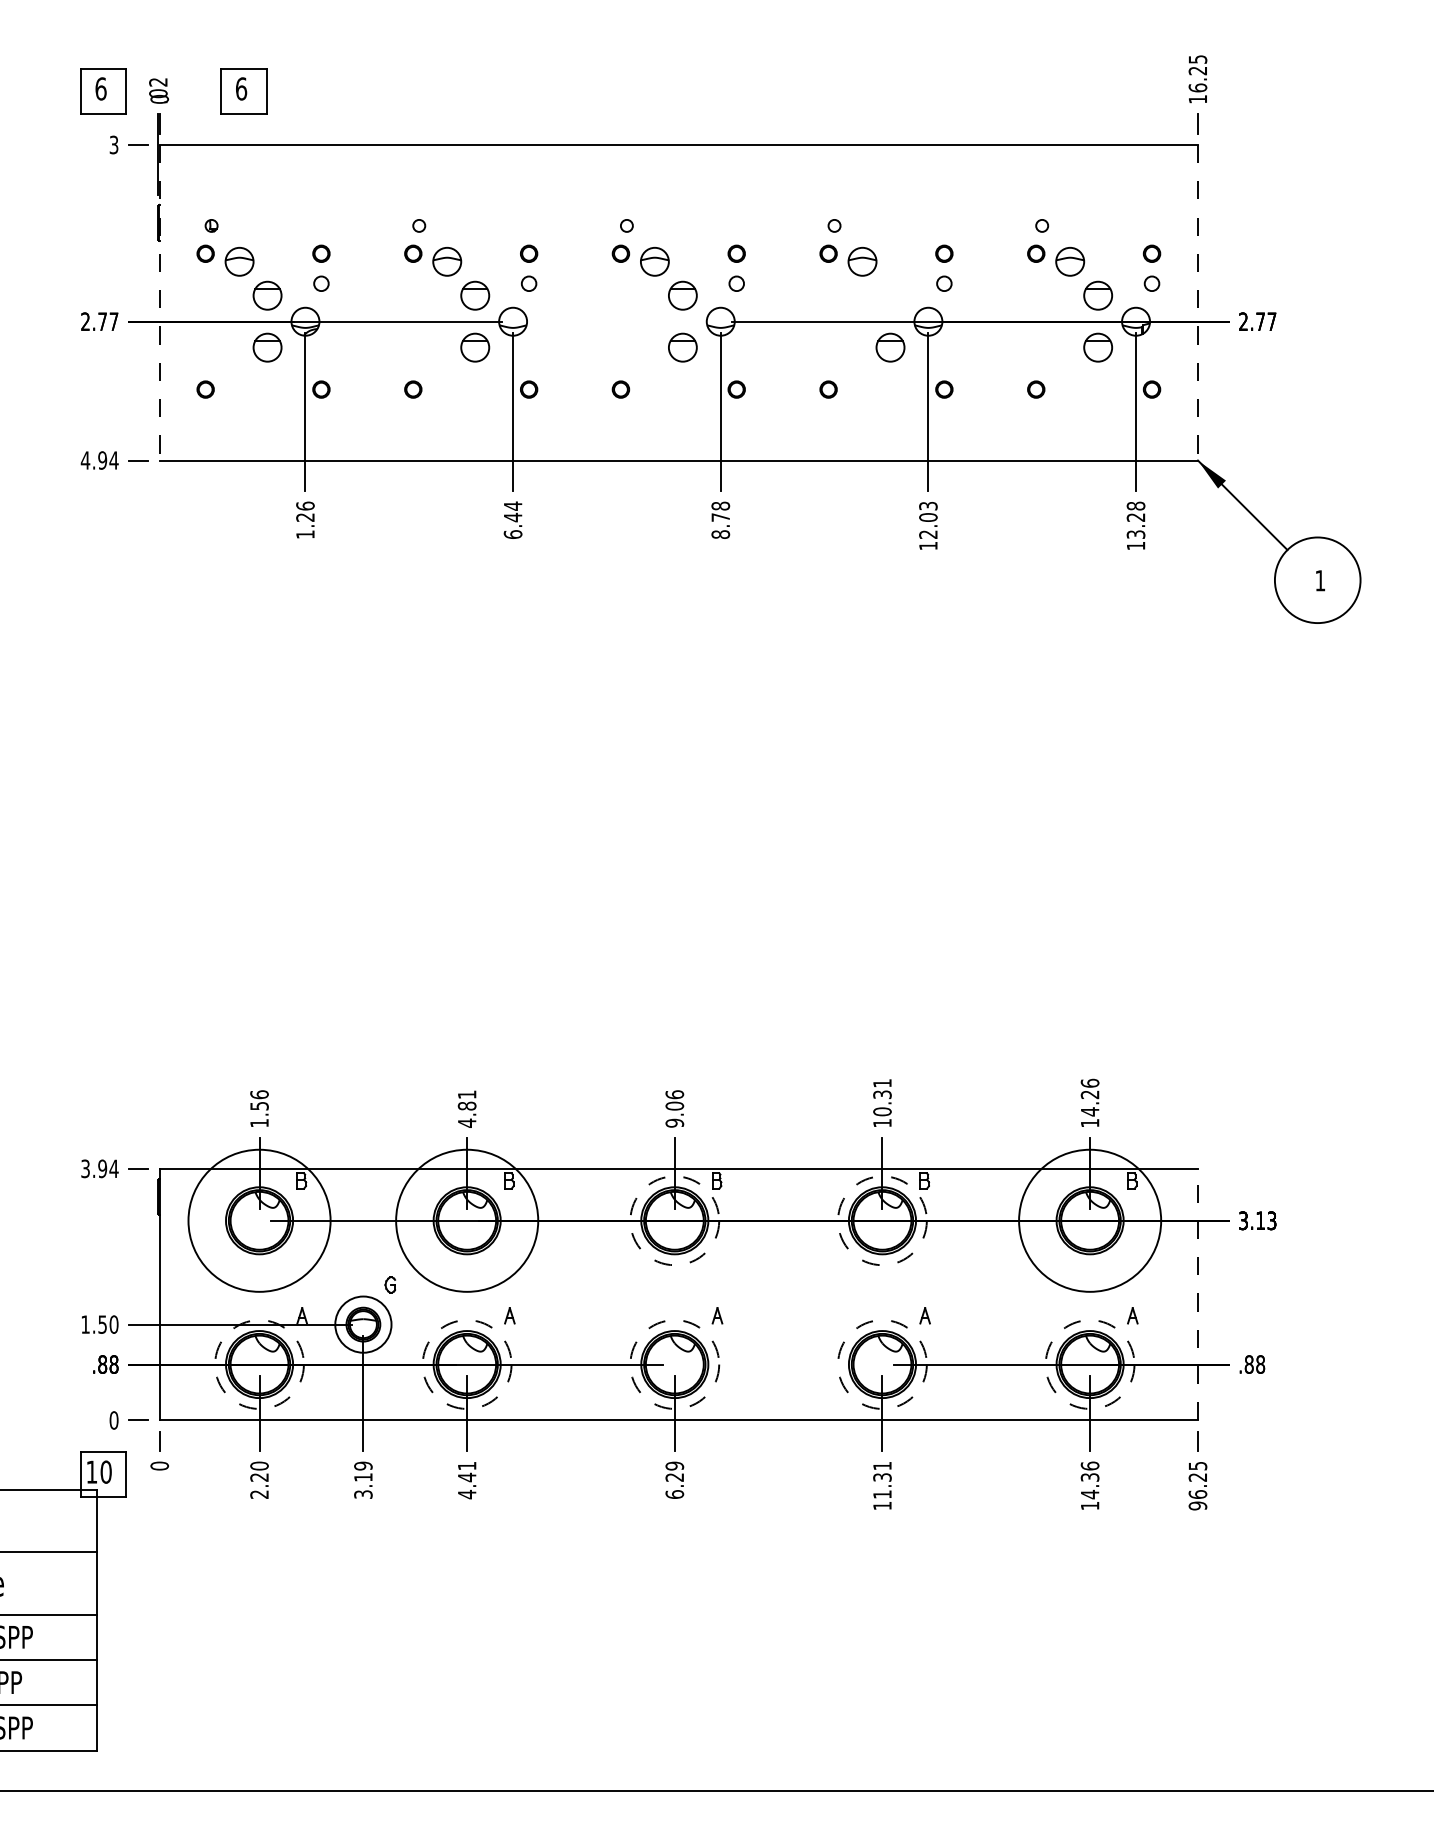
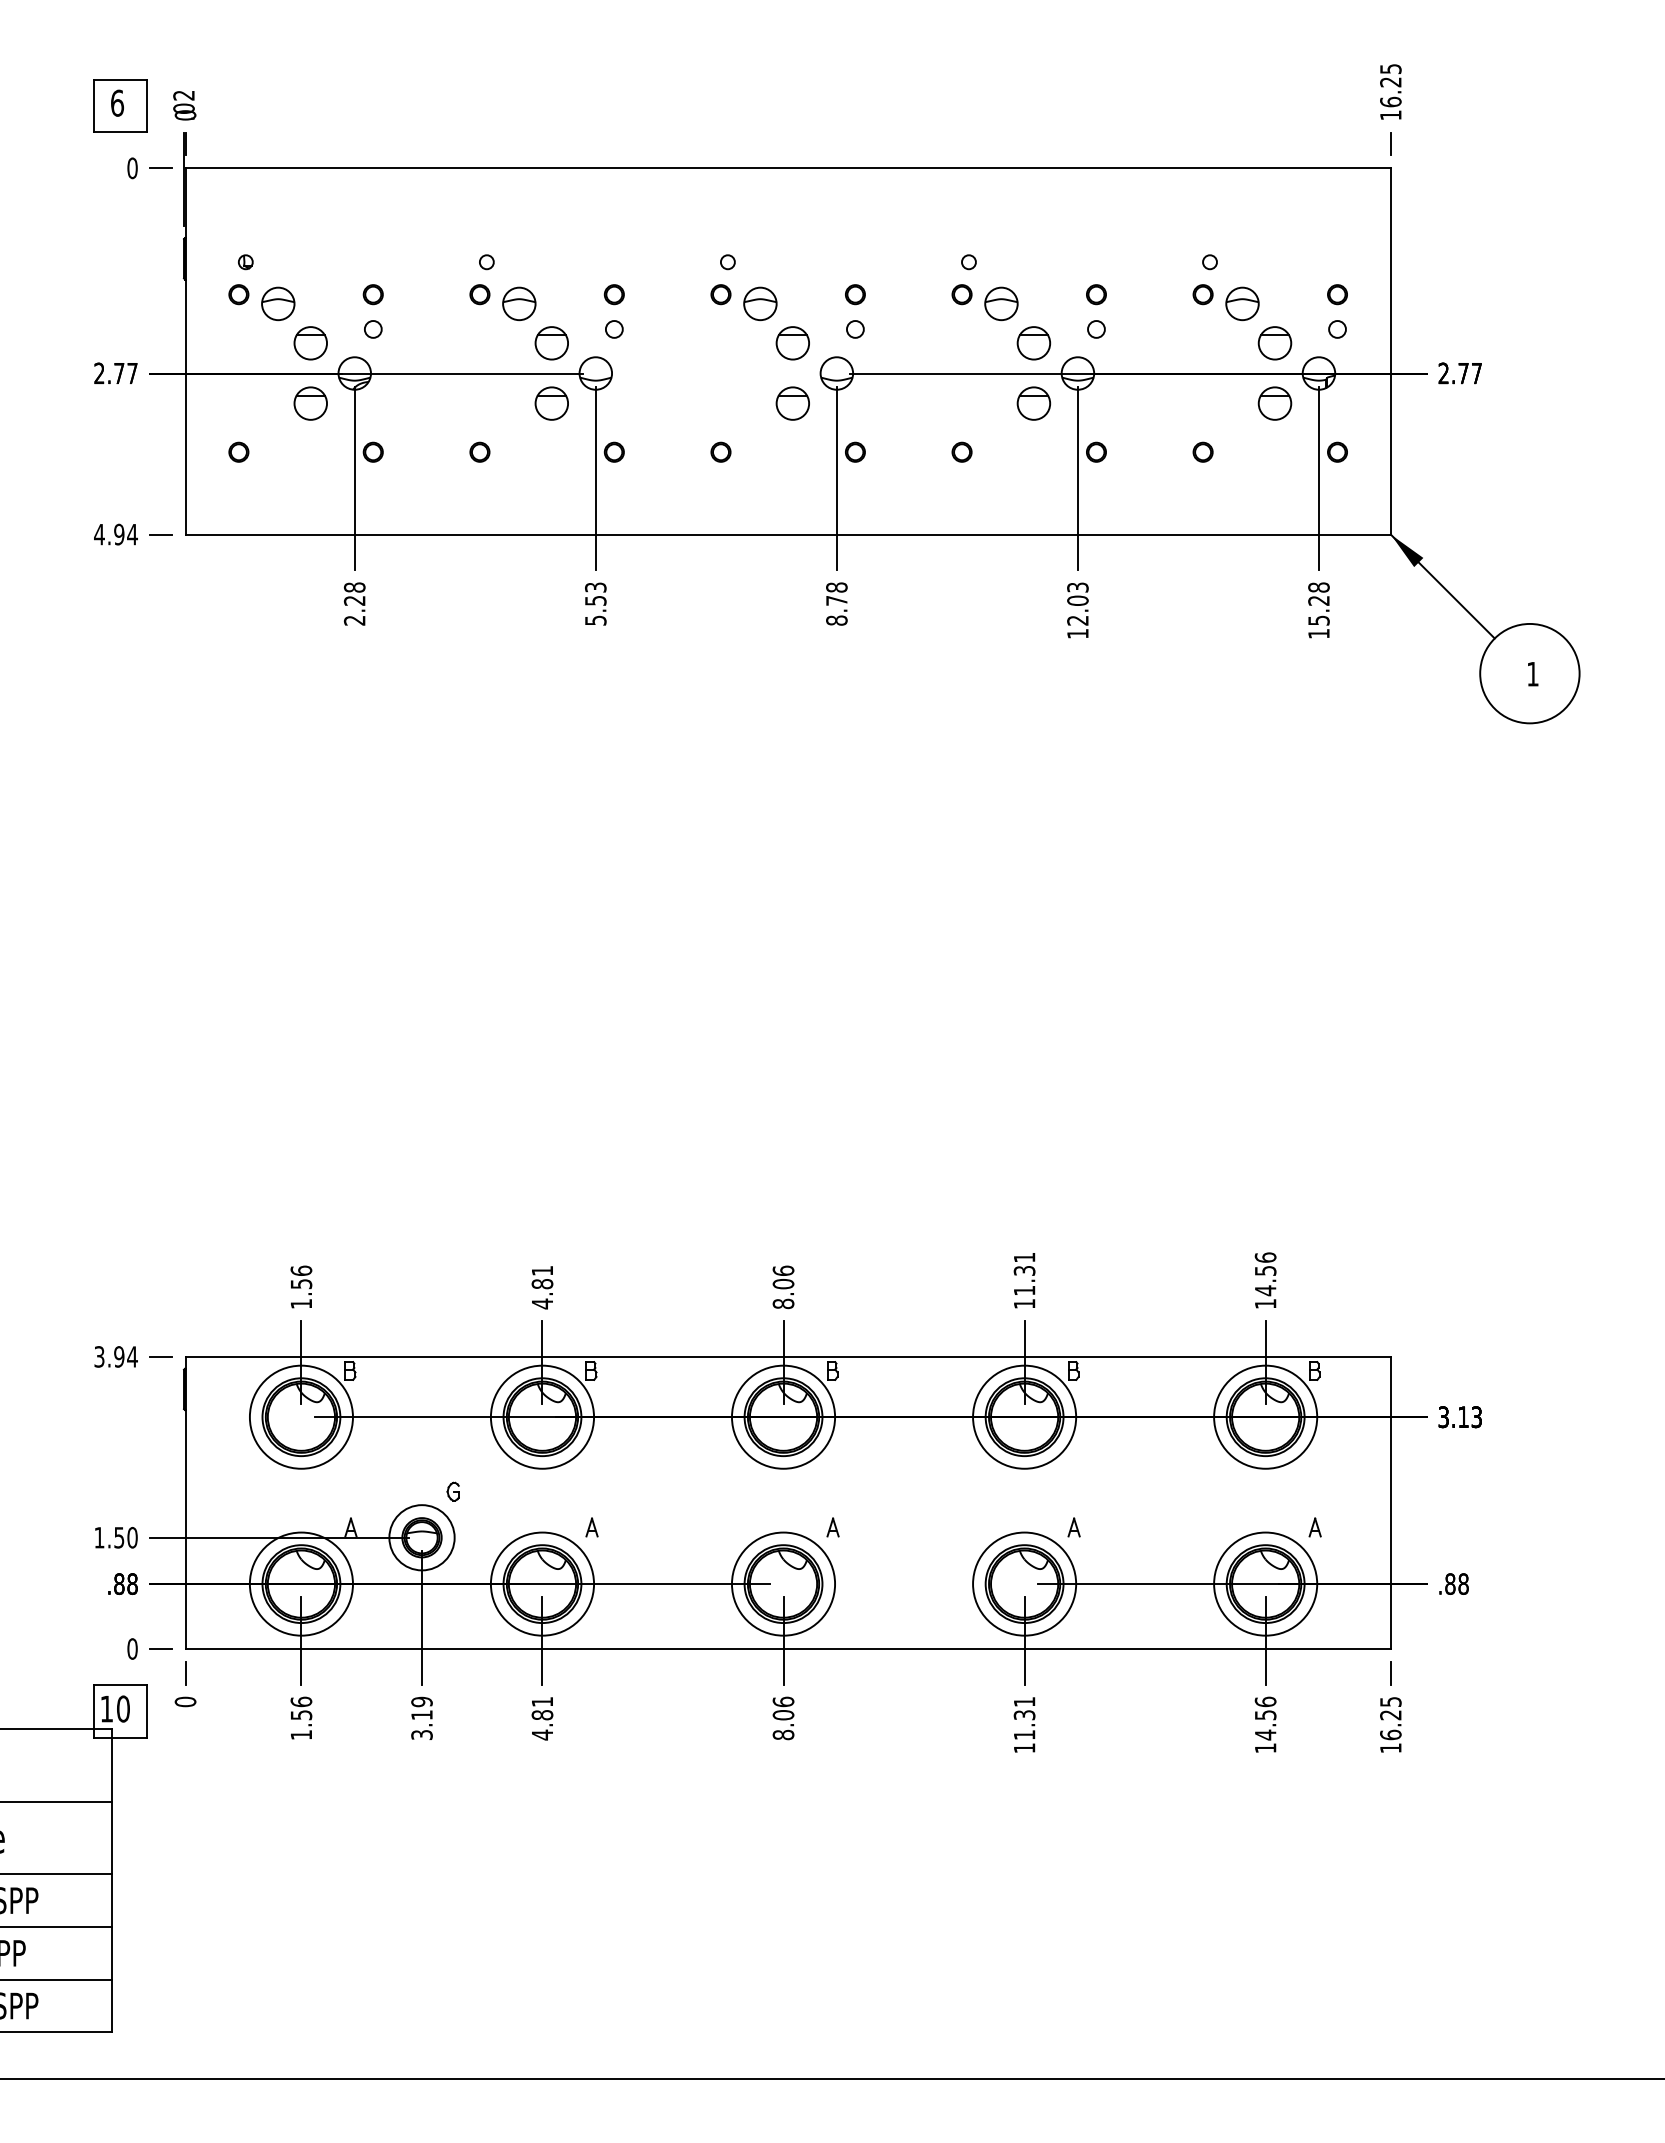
part: (244, 90) -> (283, 105), removed
text: (114, 145) -> (132, 168), 3 -> 0
part: (890, 295) -> (1033, 343), added
line: (159, 302) -> (185, 351), dashed -> solid
line: (1197, 302) -> (1390, 351), dashed -> solid
text: (305, 519) -> (354, 603), 1.26 -> 2.28
text: (512, 519) -> (595, 603), 6.44 -> 5.53
text: (1135, 534) -> (1318, 620), 13.28 -> 15.28
text: (1089, 1094) -> (1265, 1270), 14.26 -> 14.56
text: (882, 1111) -> (1024, 1290), 10.31 -> 11.31
text: (674, 1122) -> (783, 1303), 9.06 -> 8.06
circle: (258, 1220) -> (300, 1416), size x0.62
circle: (467, 1220) -> (542, 1416), size x0.62
circle: (674, 1220) -> (783, 1416), dashed -> solid
circle: (882, 1220) -> (1024, 1416), dashed -> solid
circle: (1089, 1220) -> (1265, 1416), size x0.62
line: (1197, 1294) -> (1390, 1502), dashed -> solid
circle: (258, 1364) -> (300, 1583), dashed -> solid
circle: (467, 1364) -> (542, 1583), dashed -> solid
circle: (674, 1364) -> (783, 1583), dashed -> solid
circle: (882, 1364) -> (1024, 1583), dashed -> solid
circle: (1089, 1364) -> (1265, 1583), dashed -> solid
text: (467, 1476) -> (542, 1714), 4.41 -> 4.81
text: (1089, 1476) -> (1264, 1714), 14.36 -> 14.56
text: (259, 1480) -> (301, 1718), 2.20 -> 1.56
text: (674, 1480) -> (783, 1718), 6.29 -> 8.06
text: (1197, 1506) -> (1390, 1748), 96.25 -> 16.25

